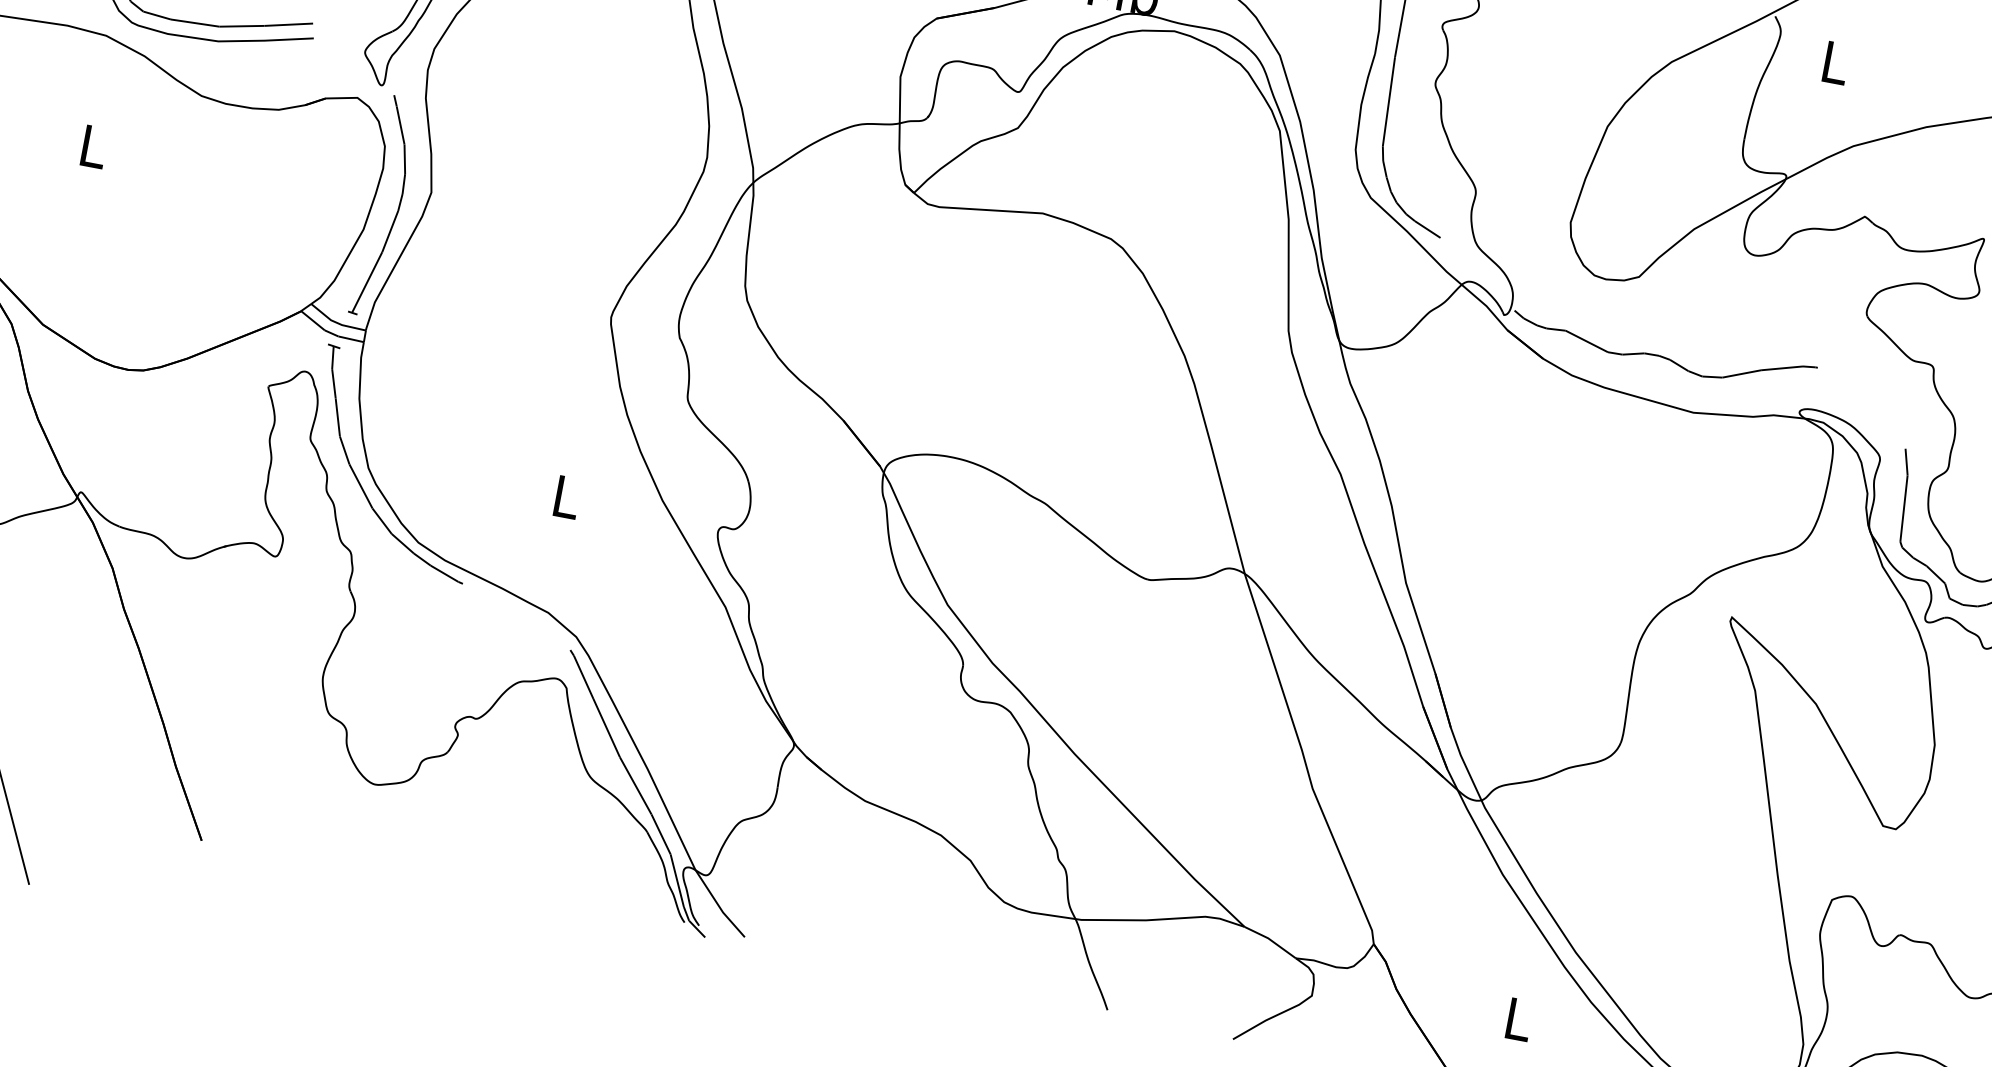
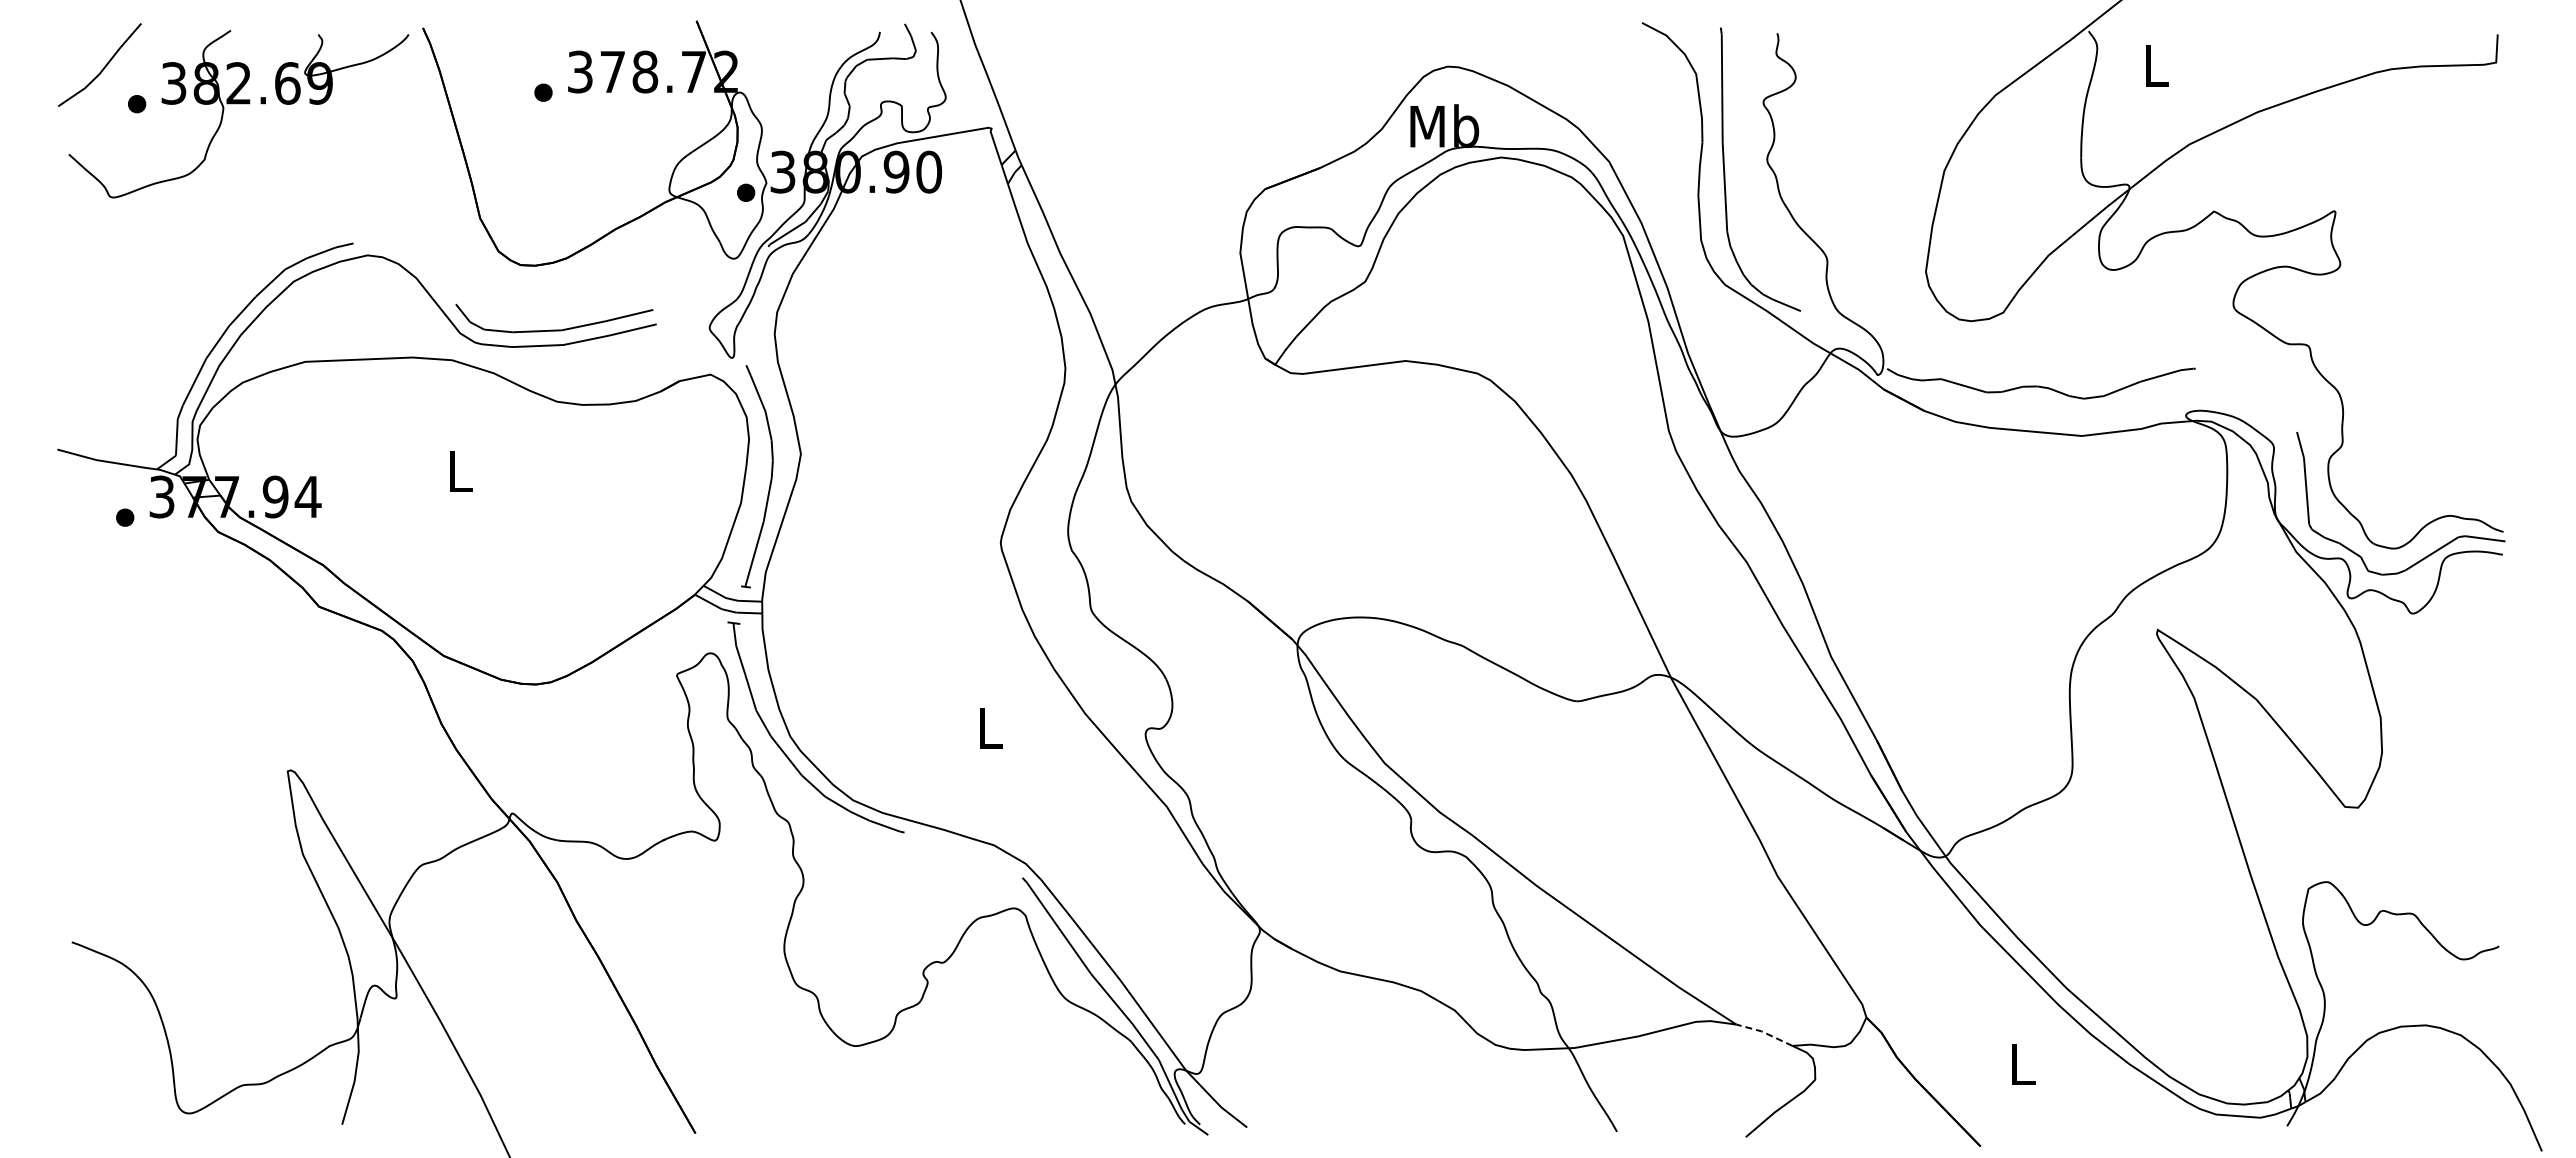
line: (1270, 939) -> (1764, 1032), solid -> dashed

